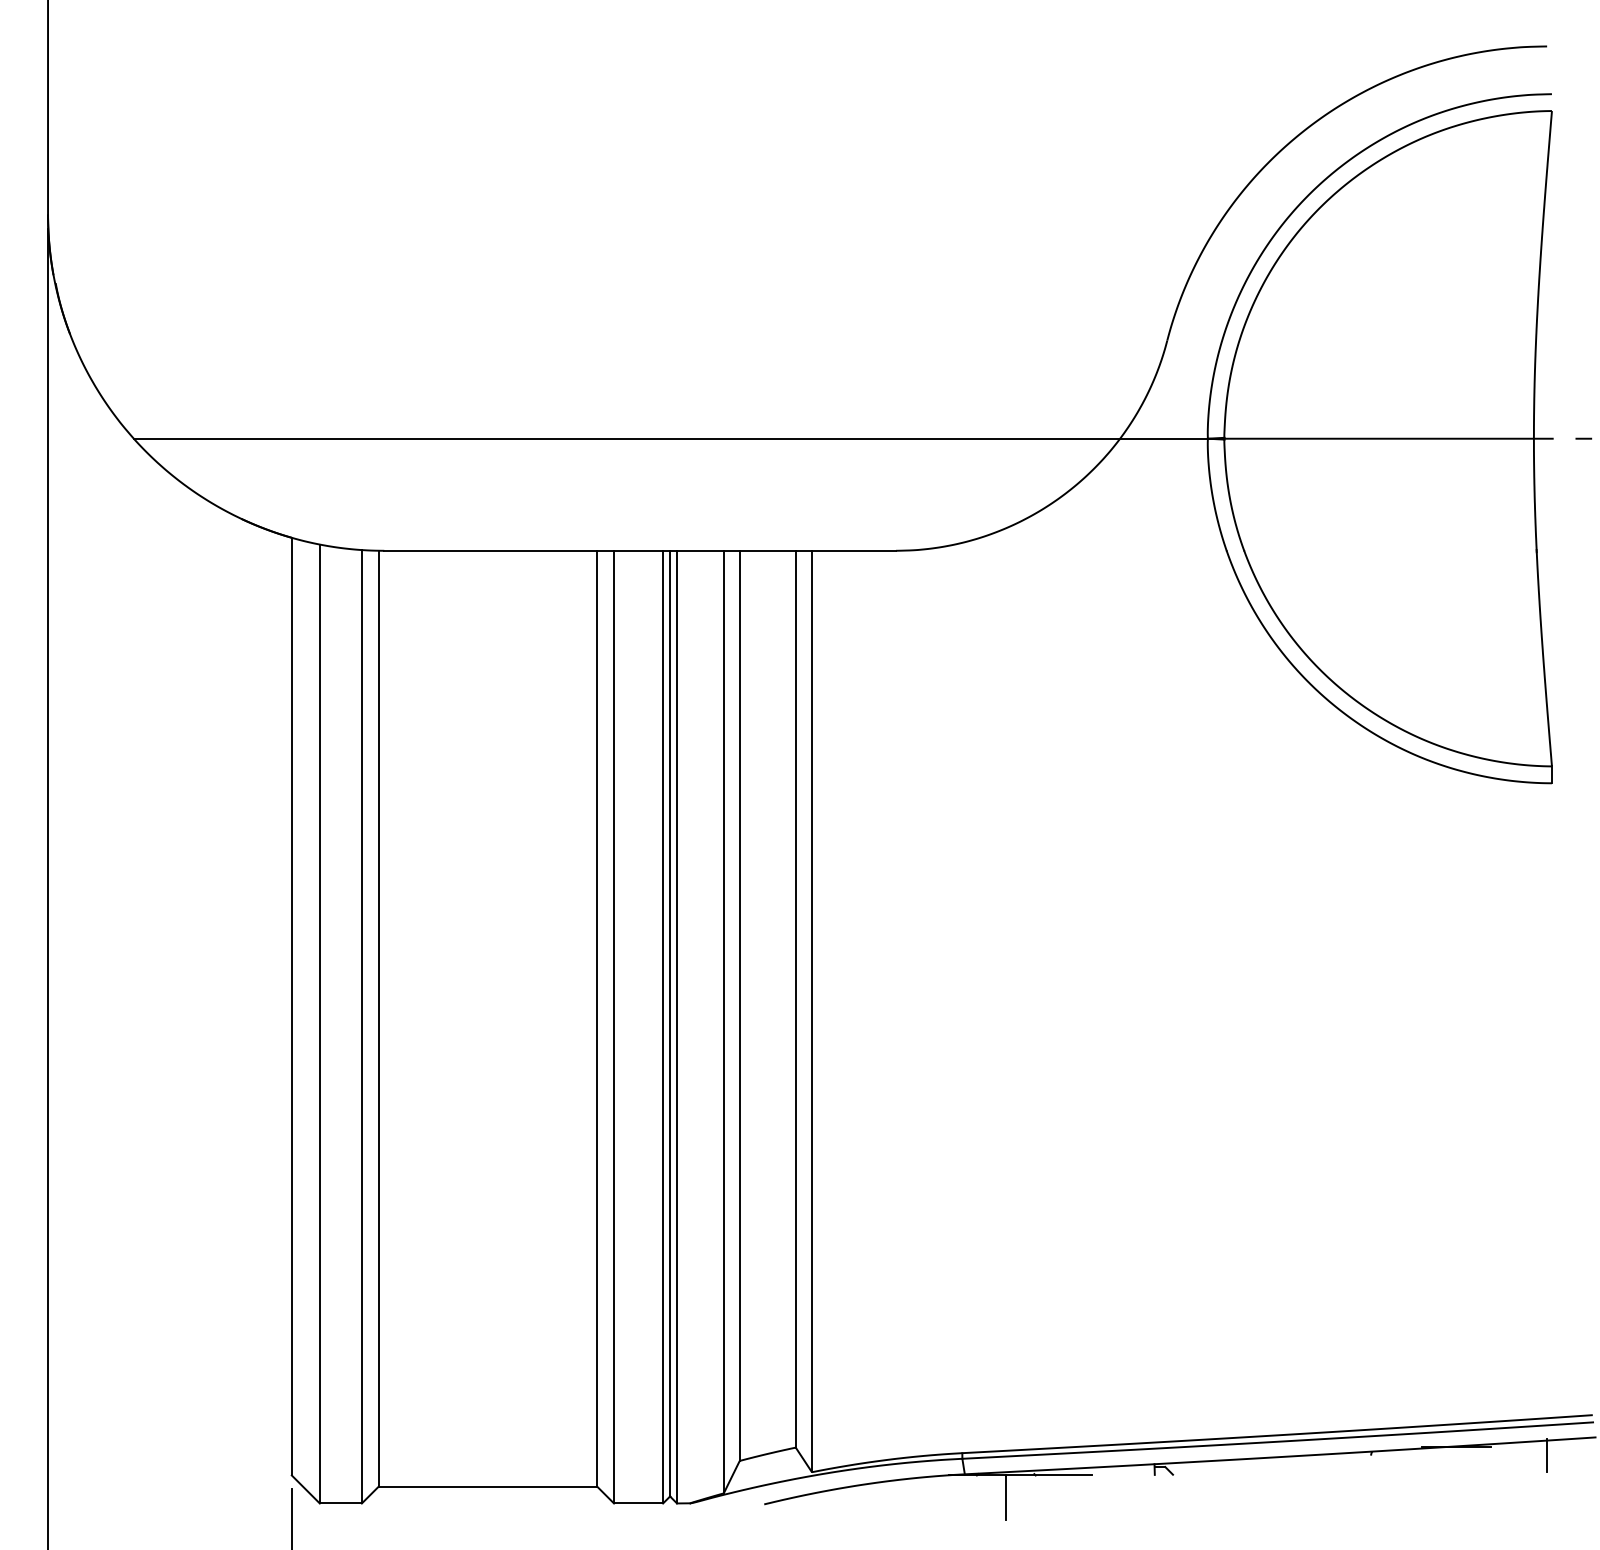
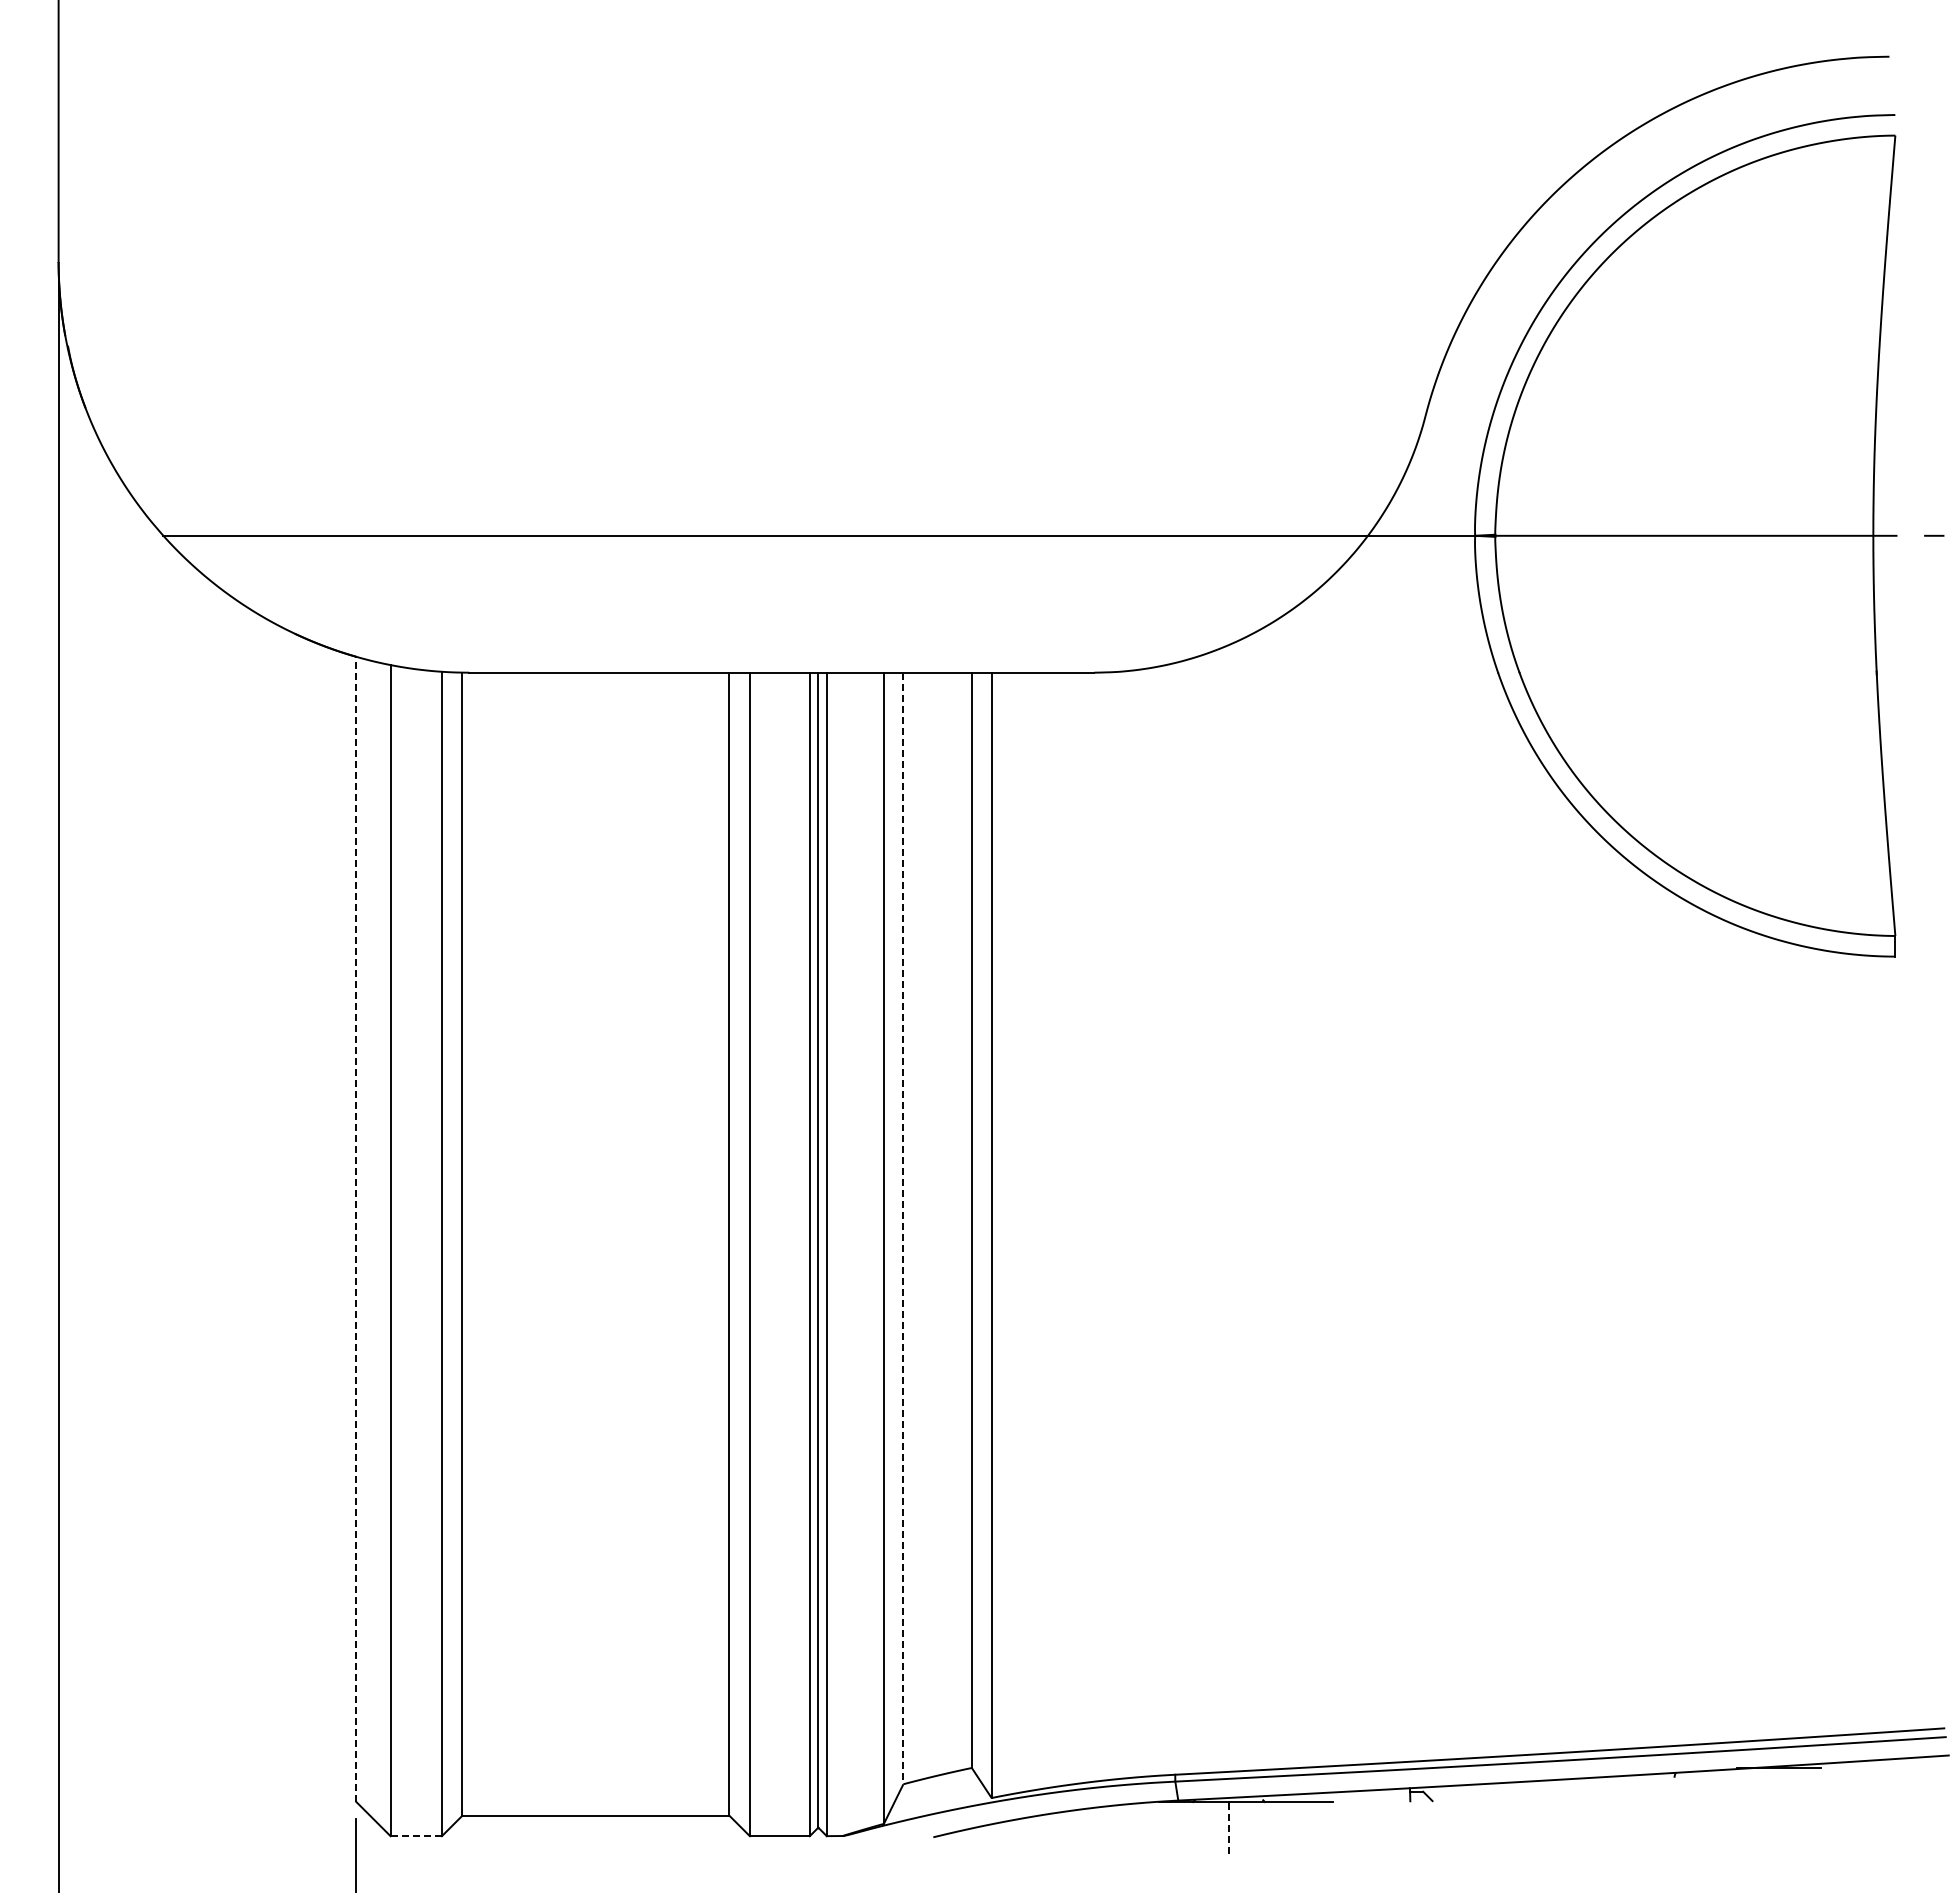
line: (739, 1005) -> (903, 1228), solid -> dashed
line: (291, 1006) -> (356, 1229), solid -> dashed
line: (1547, 1455) -> (1889, 1777), removed
line: (1005, 1498) -> (1228, 1829), solid -> dashed
line: (341, 1503) -> (416, 1836), solid -> dashed

